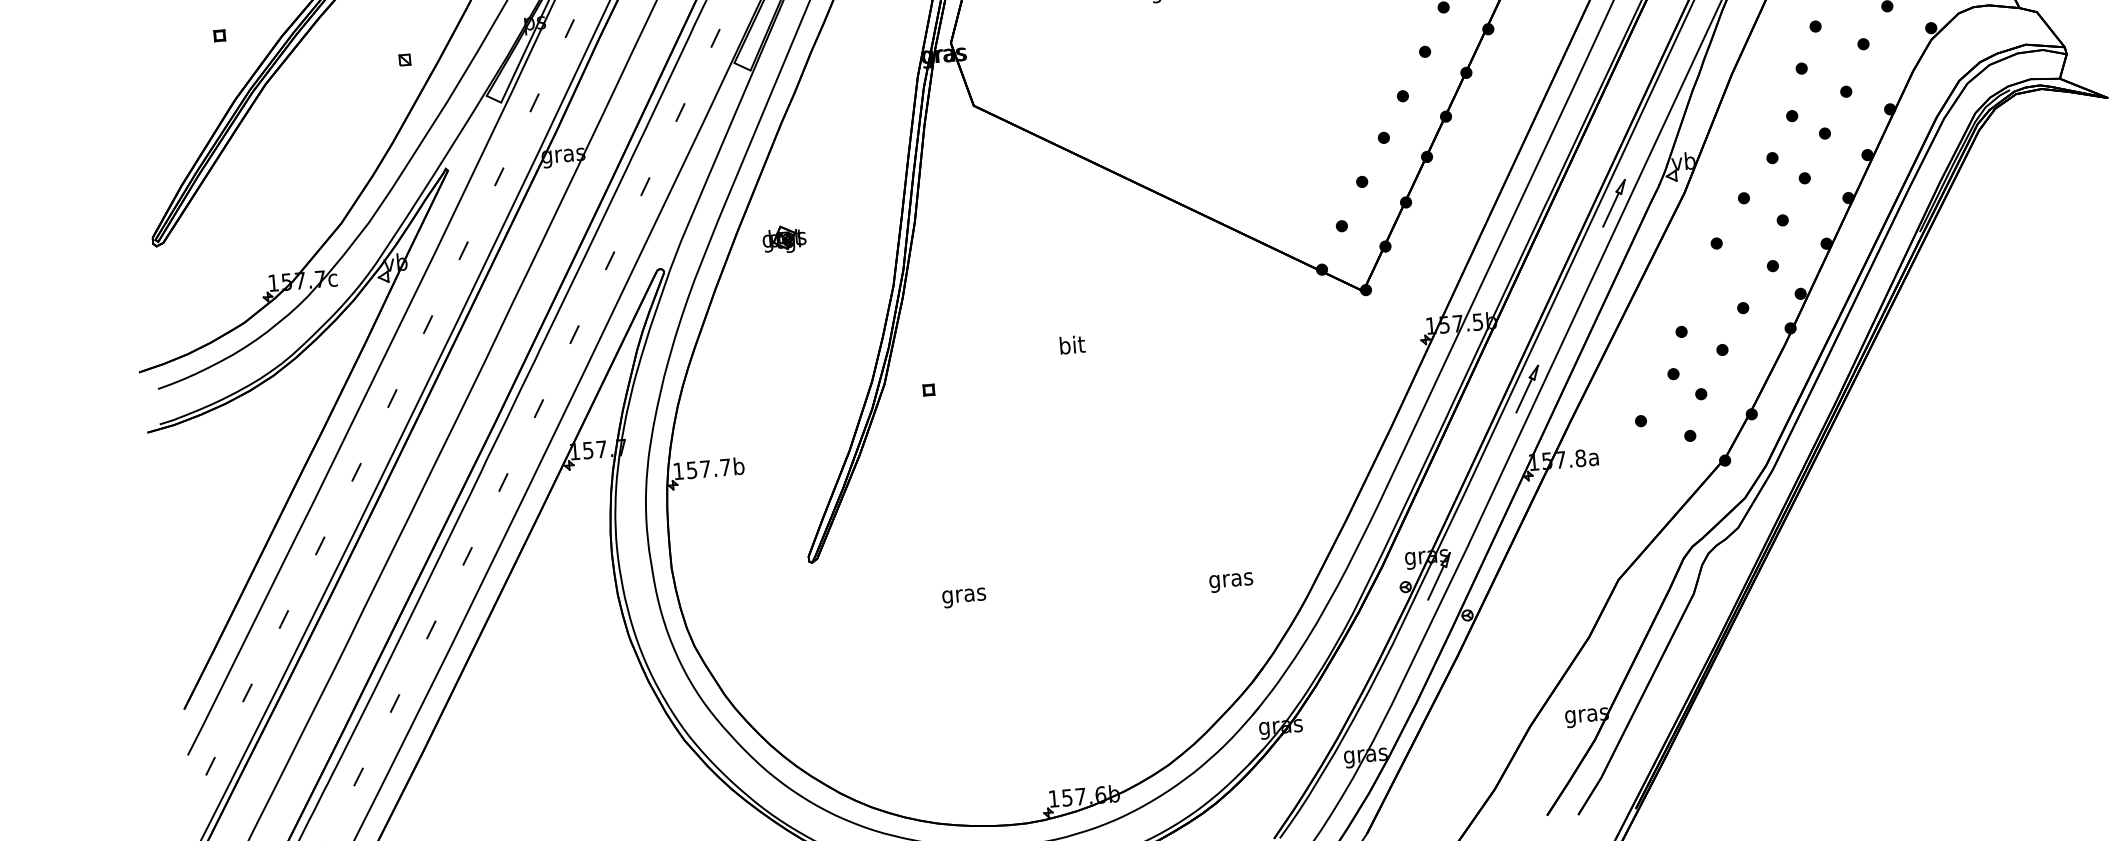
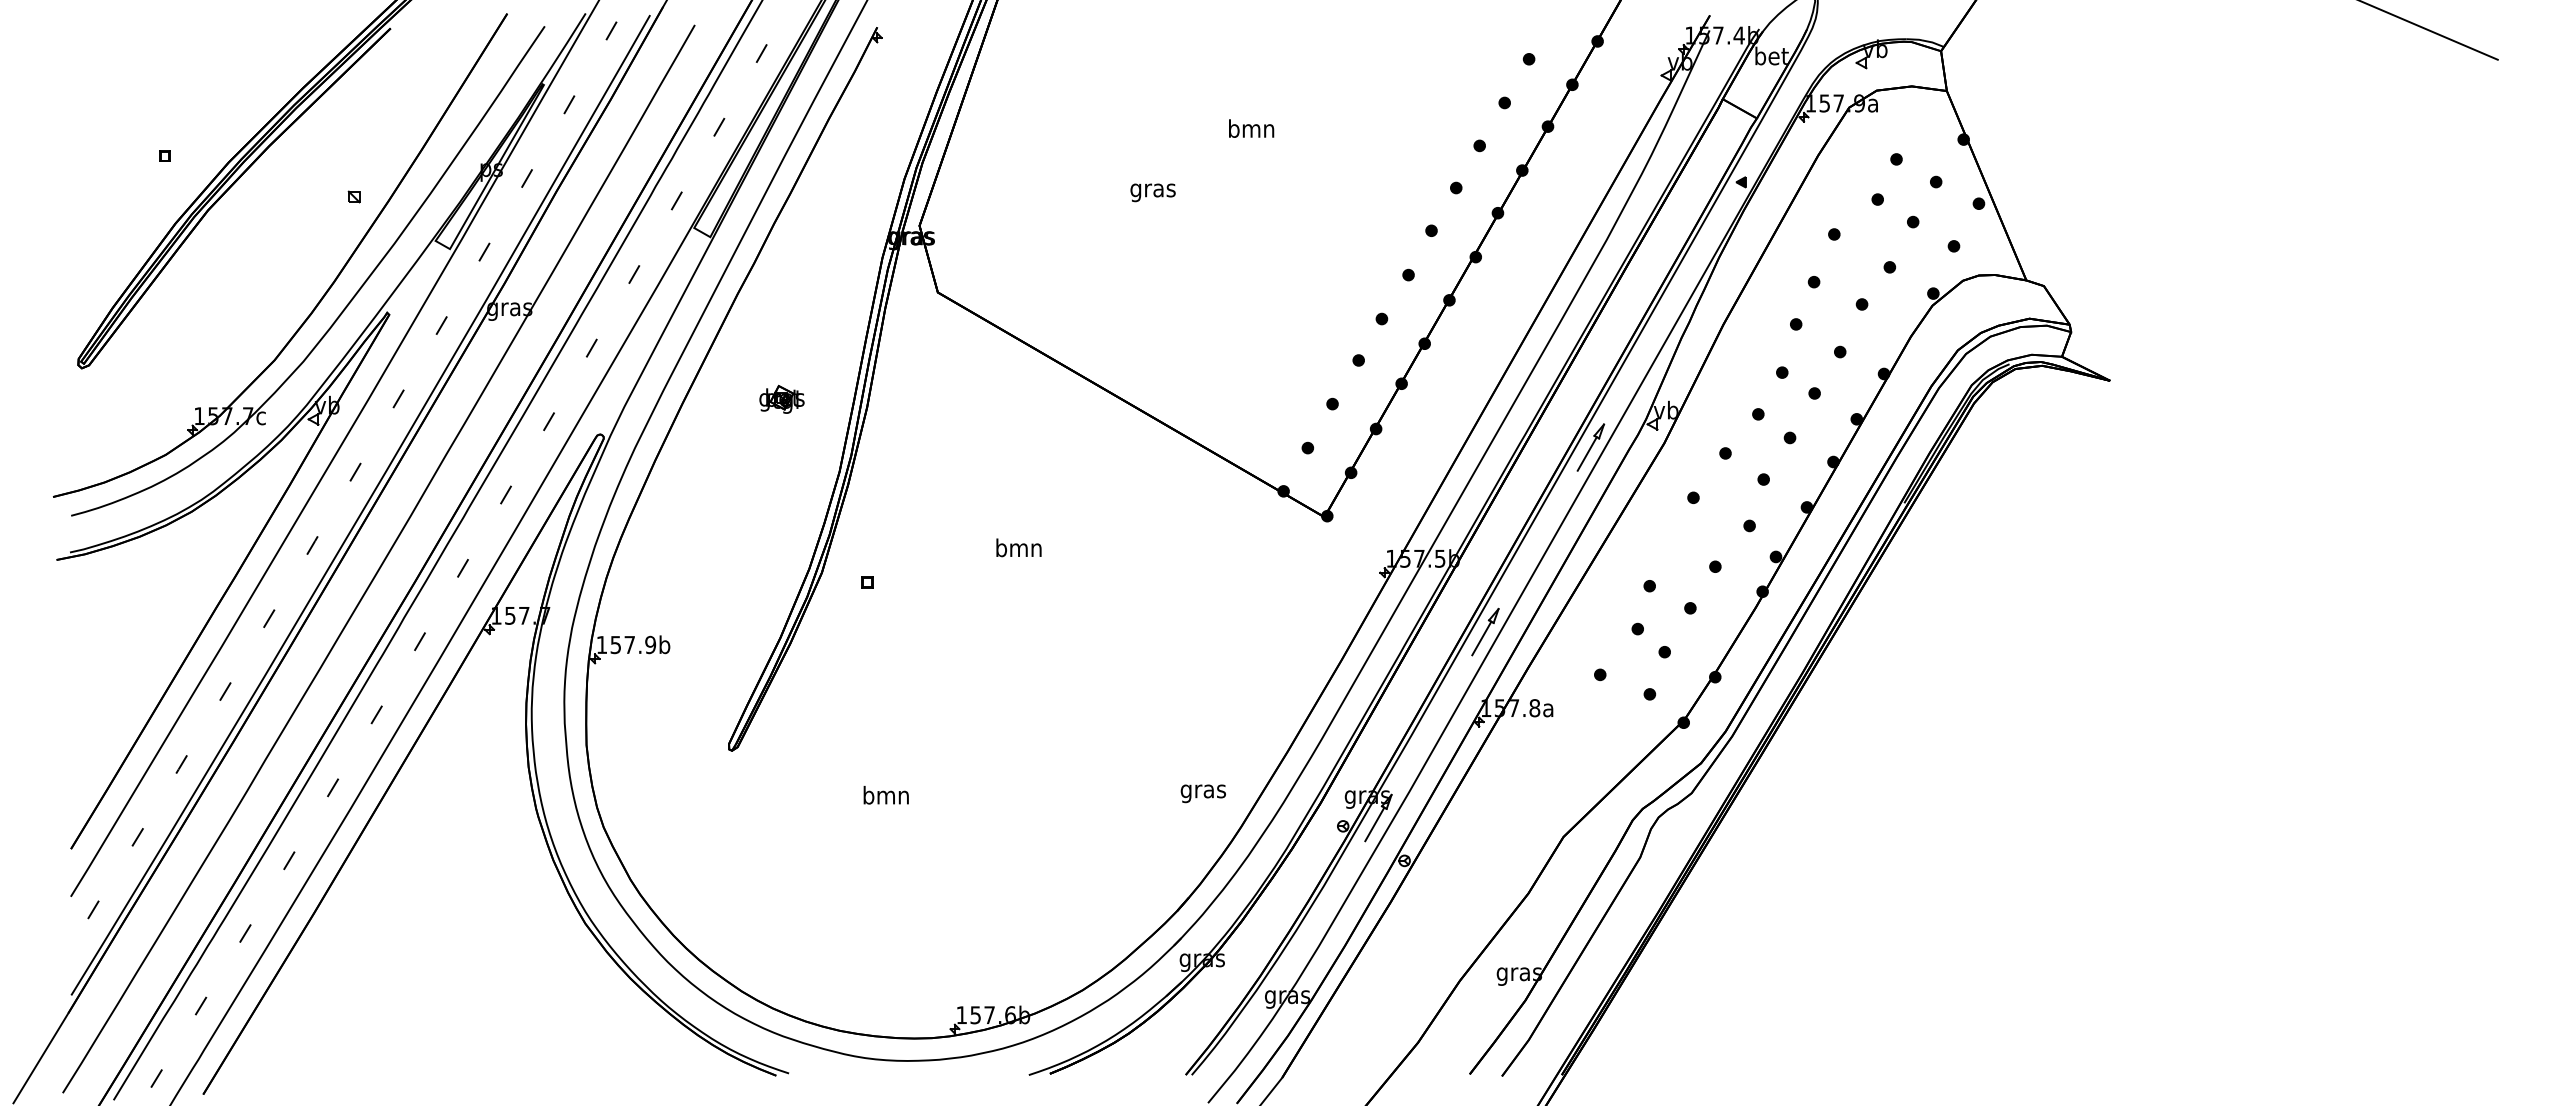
part: (783, 238) -> (781, 398), moved
text: (1071, 344) -> (1018, 547), bit -> bmn
text: (725, 467) -> (650, 644), 157.7b -> 157.9b
text: (1230, 582) -> (1202, 793), moved
text: (963, 595) -> (885, 797), gras -> bmn

